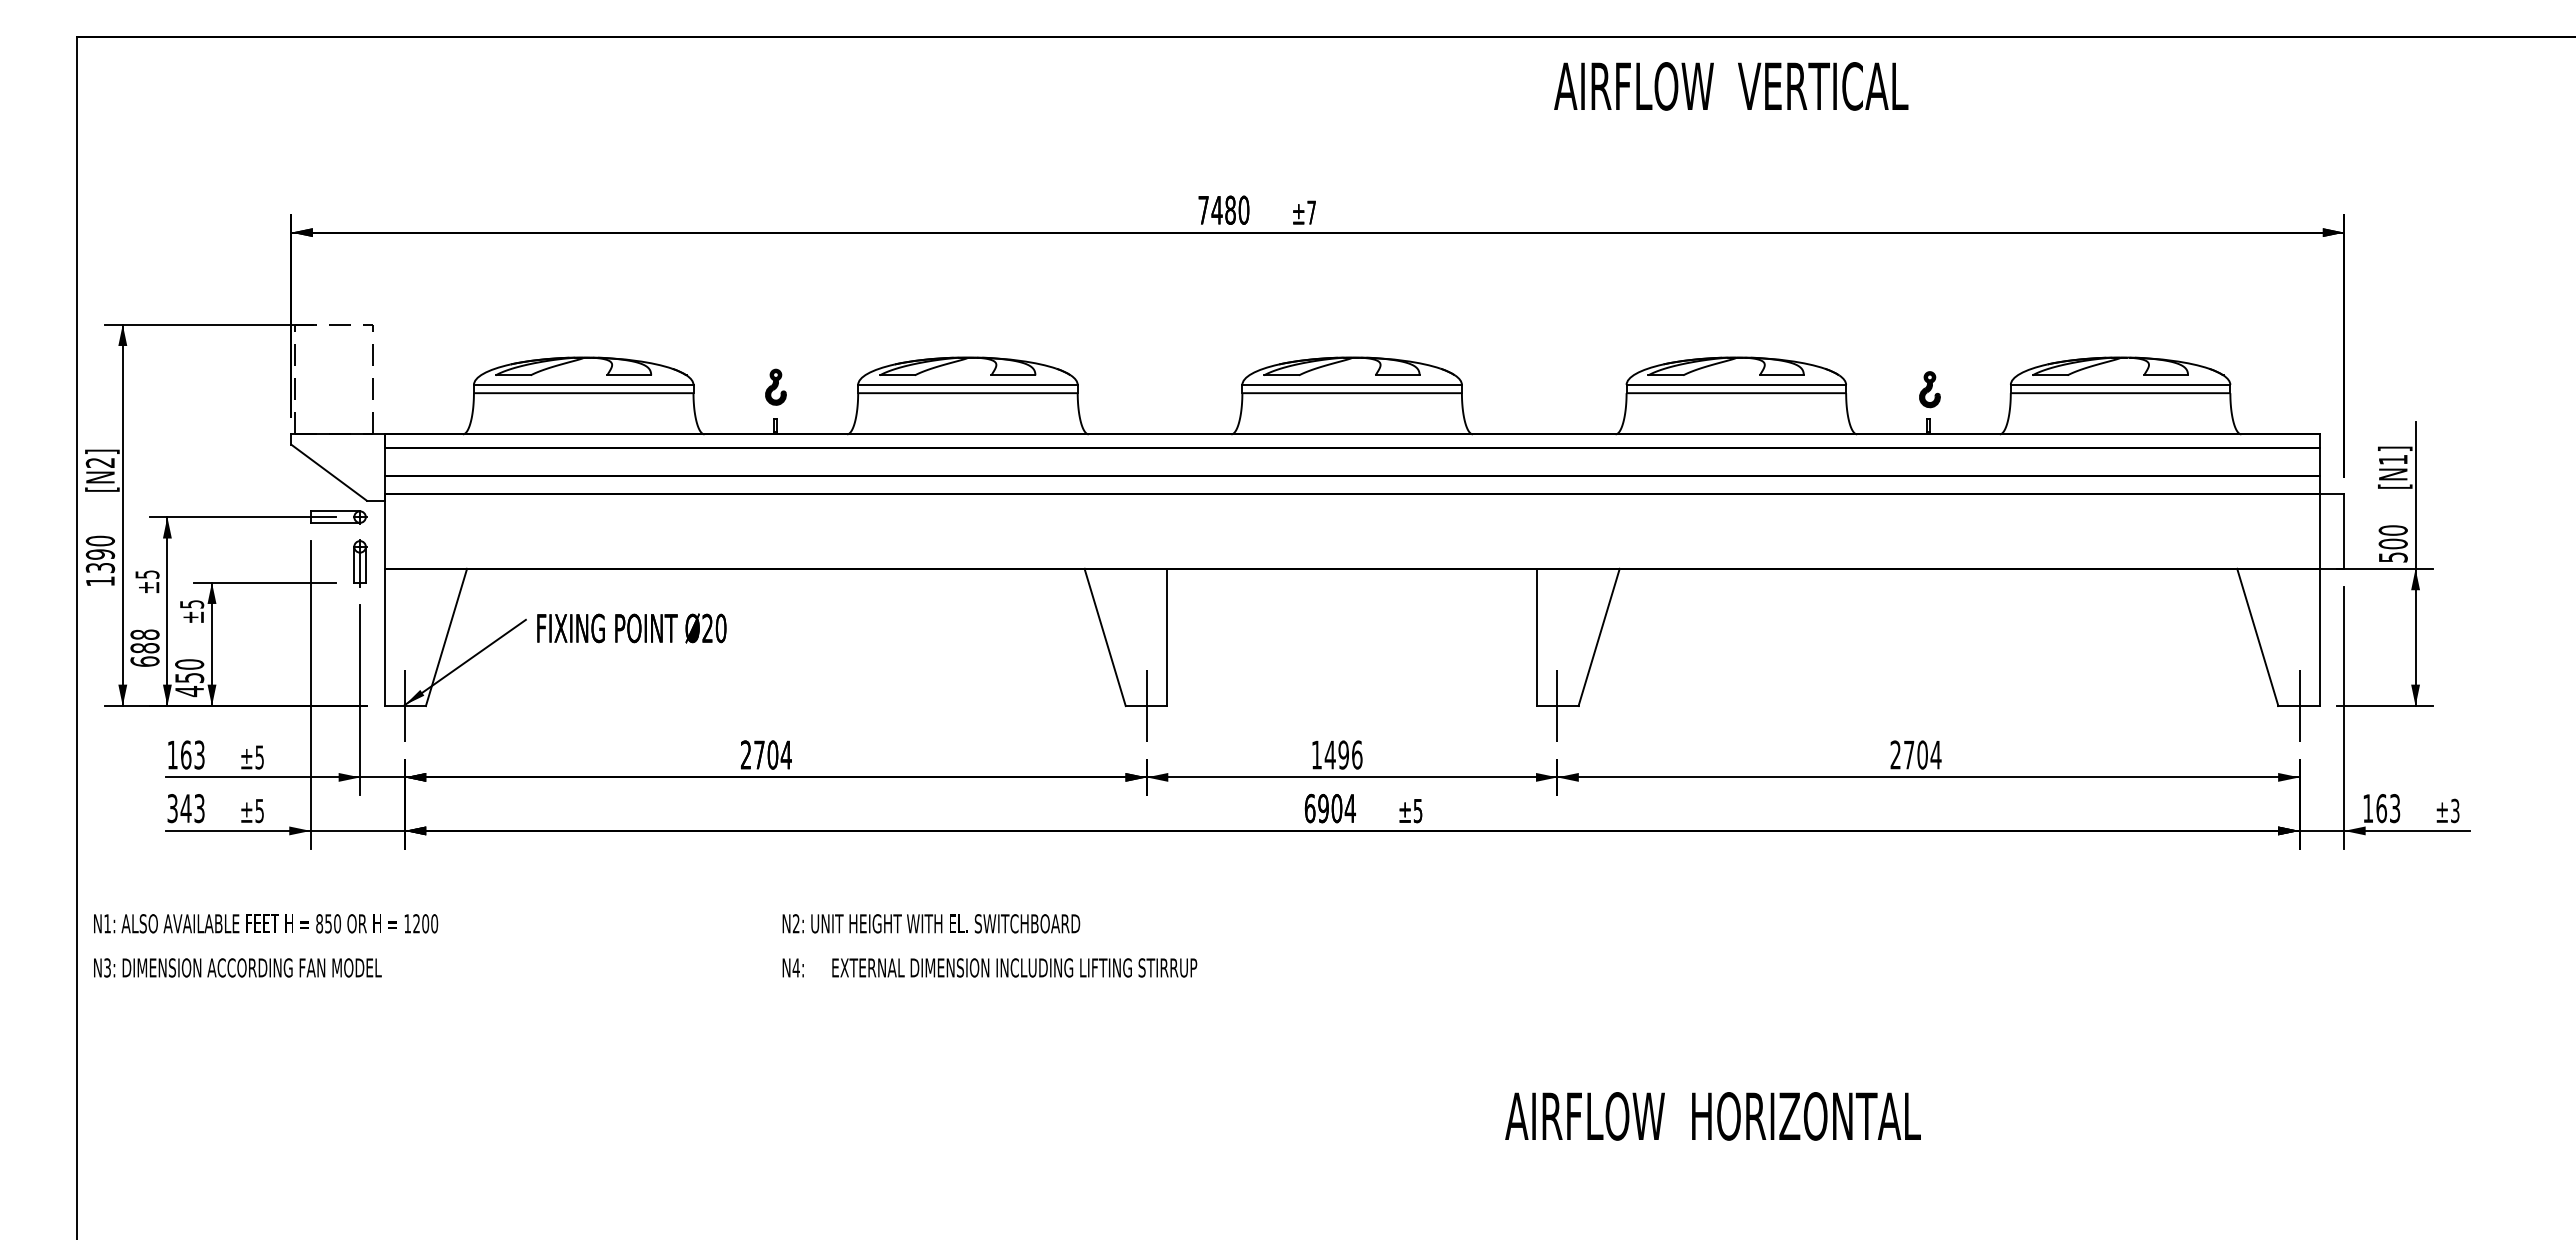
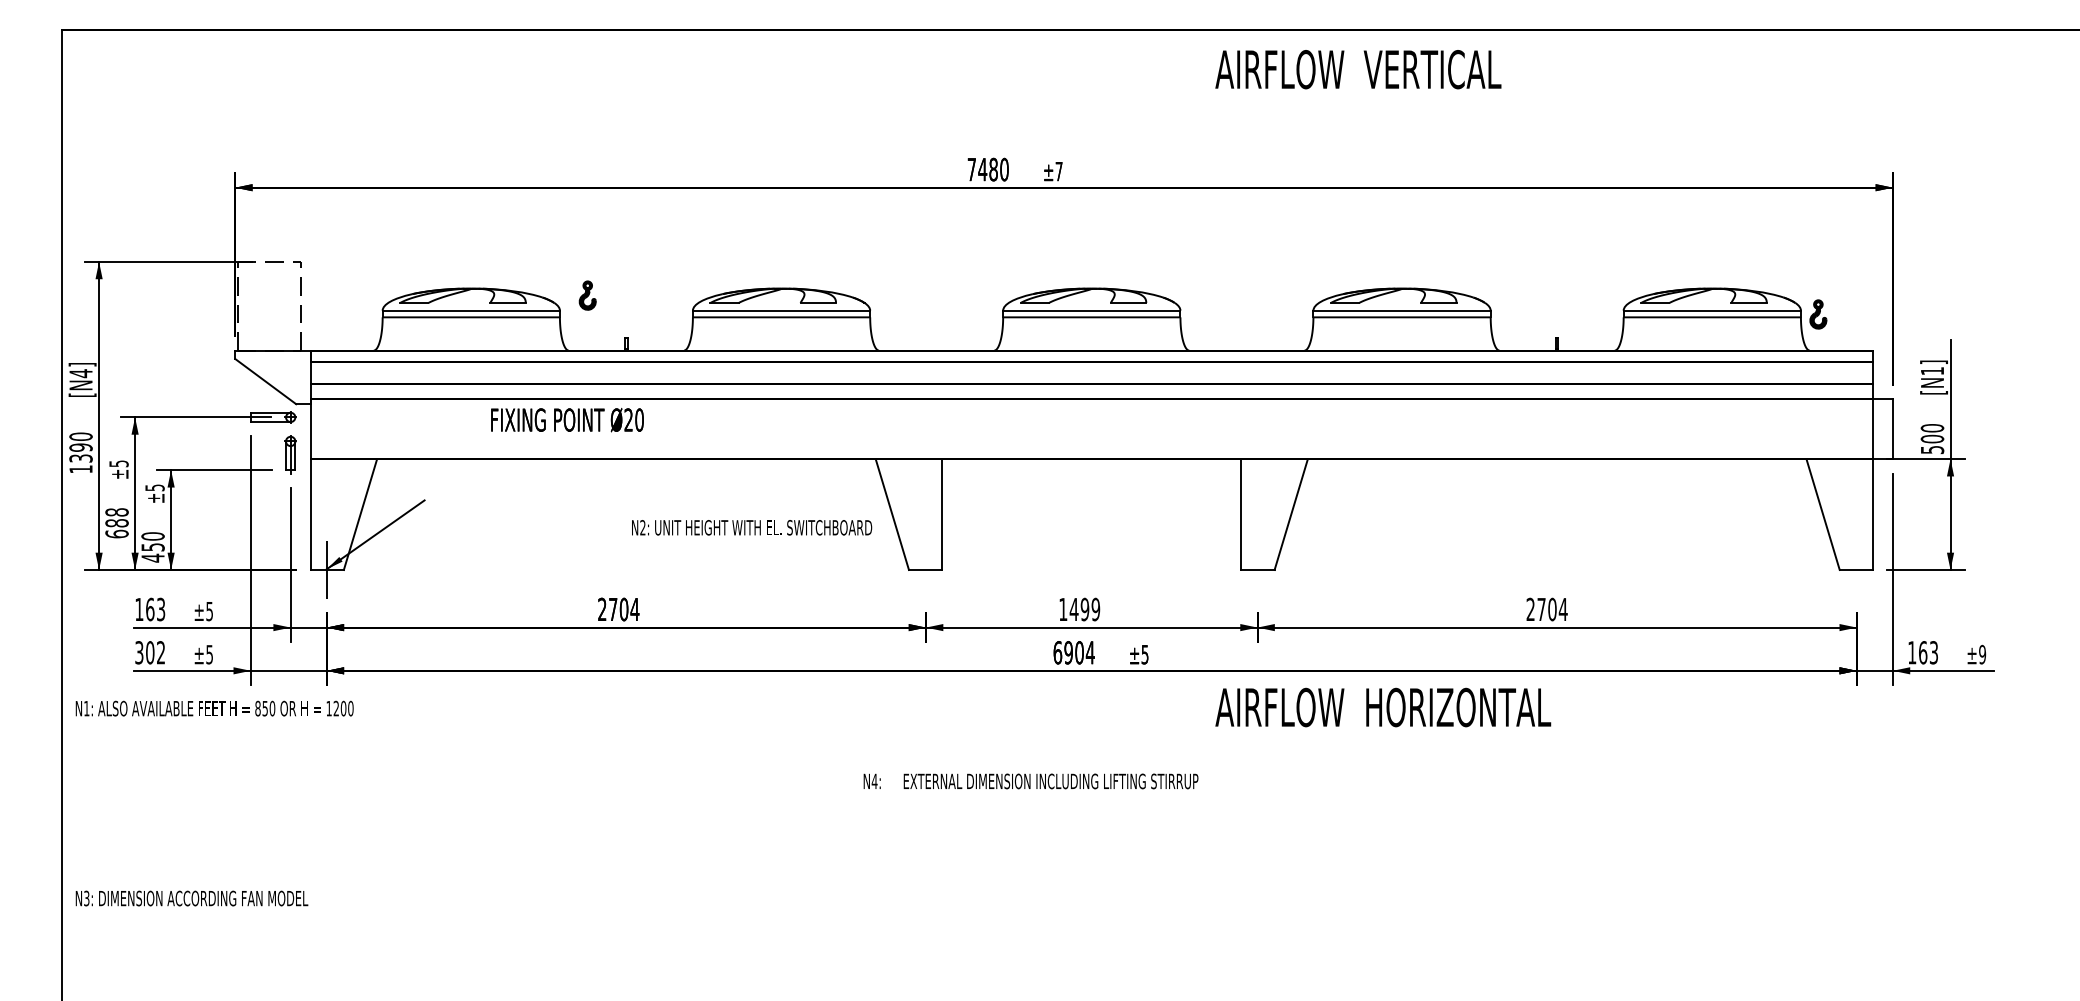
text: (1731, 86) -> (1358, 69), moved
part: (775, 386) -> (587, 294), moved
part: (1929, 389) -> (1818, 314), moved
text: (99, 462) -> (80, 373), [N2] -> [N4]
text: (631, 628) -> (567, 420), moved
line: (1146, 705) -> (925, 569), removed
line: (1557, 705) -> (1257, 569), removed
line: (2299, 705) -> (1856, 569), removed
text: (1357, 754) -> (1096, 609), 1496 -> 1499
text: (192, 808) -> (155, 652), 343 -> 302
text: (2454, 810) -> (1981, 654), ±3 -> ±9
text: (266, 923) -> (215, 708), moved
text: (931, 923) -> (752, 527), moved
text: (237, 967) -> (191, 898), moved
text: (989, 967) -> (1030, 781), moved
text: (1712, 1116) -> (1382, 707), moved

